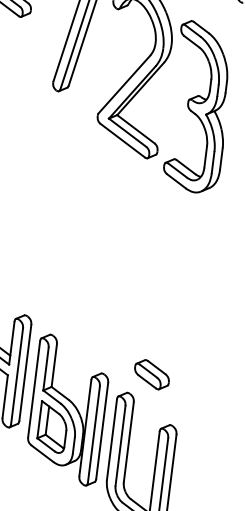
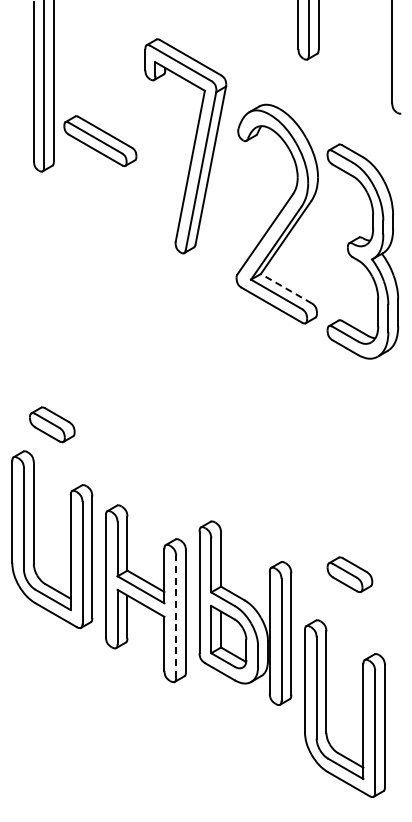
line: (135, 128) -> (285, 288), solid -> dashed
part: (151, 374) -> (349, 574), moved
line: (17, 376) -> (176, 616), solid -> dashed
part: (68, 409) -> (245, 612), moved

